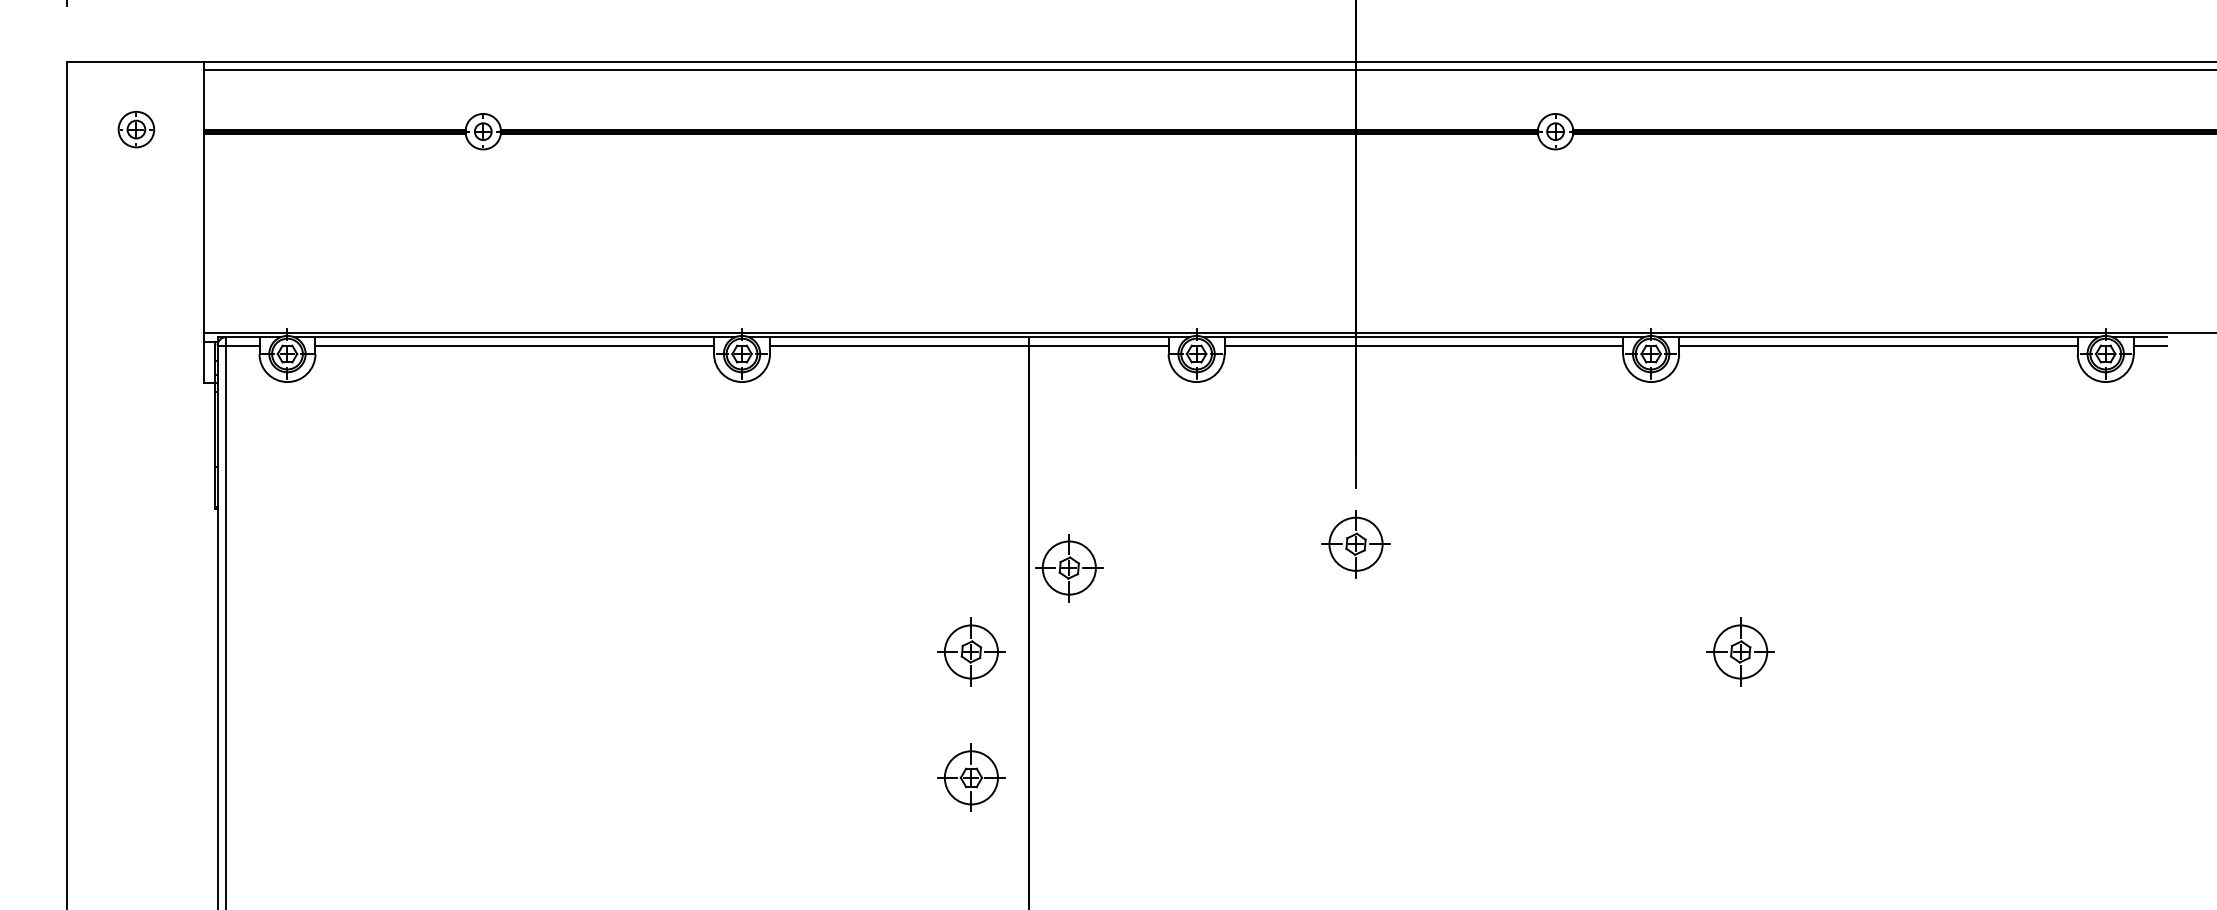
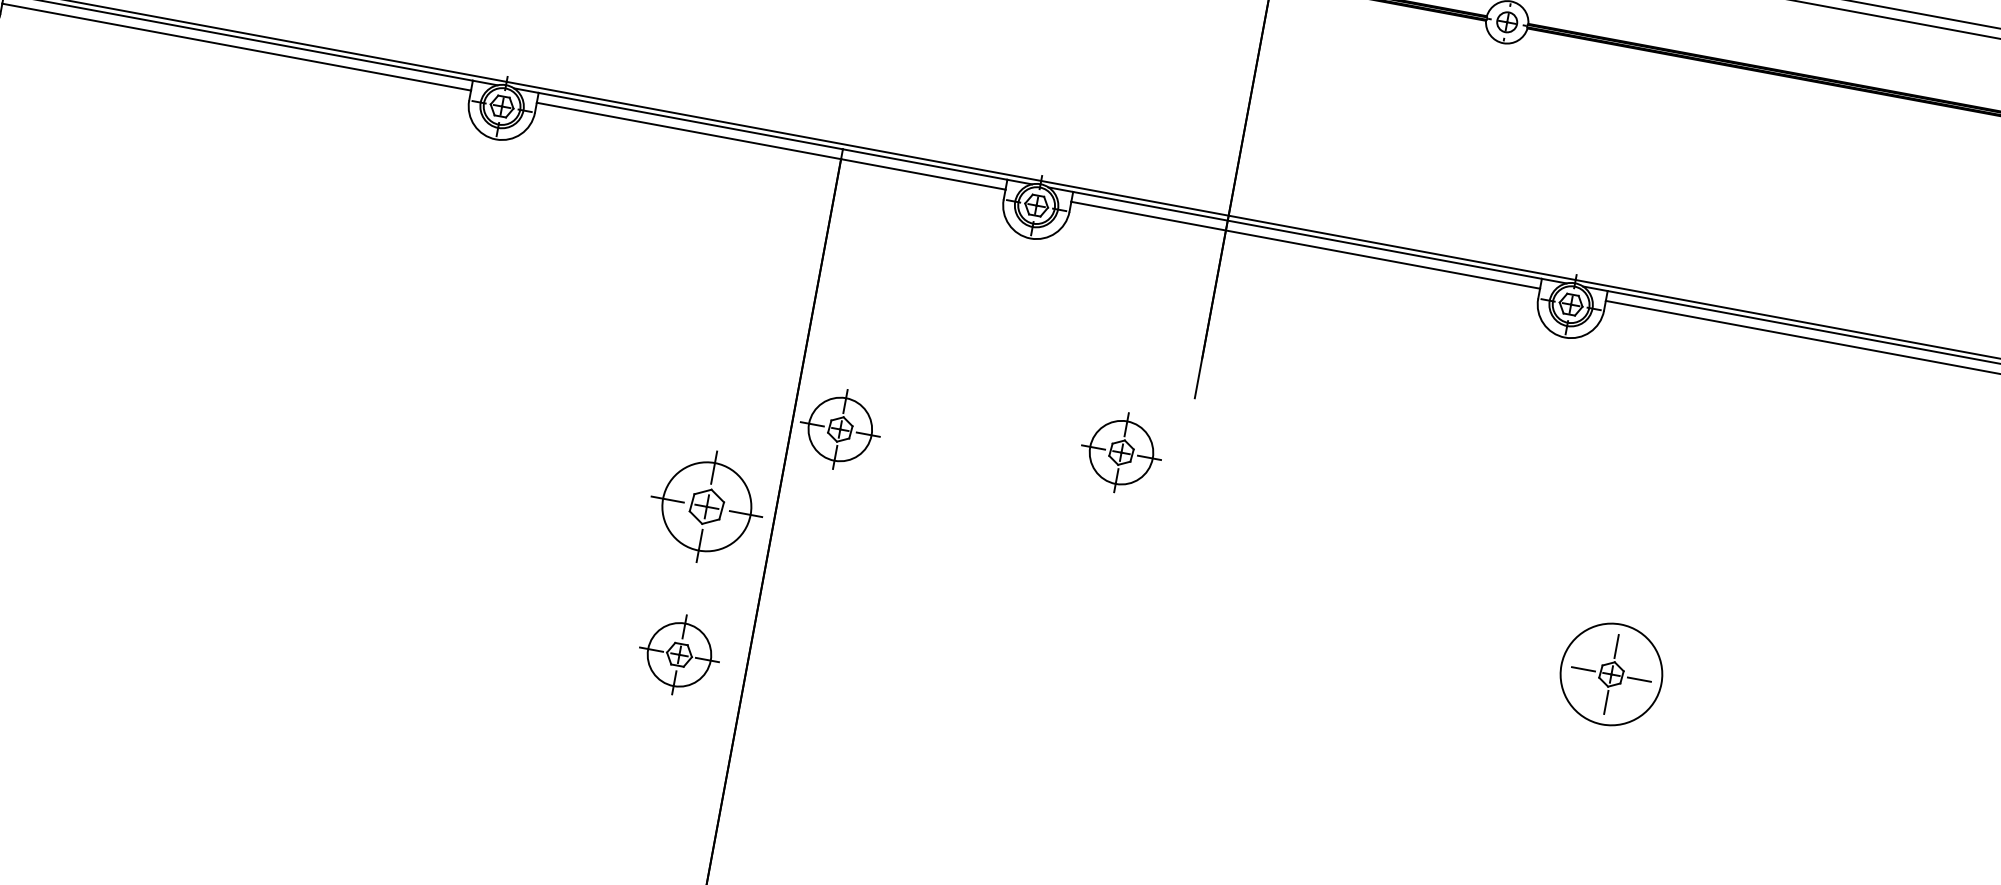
part: (1355, 544) -> (1120, 452), moved
part: (971, 651) -> (707, 506), size x1.4
circle: (1740, 651) -> (1611, 673), size x1.6

